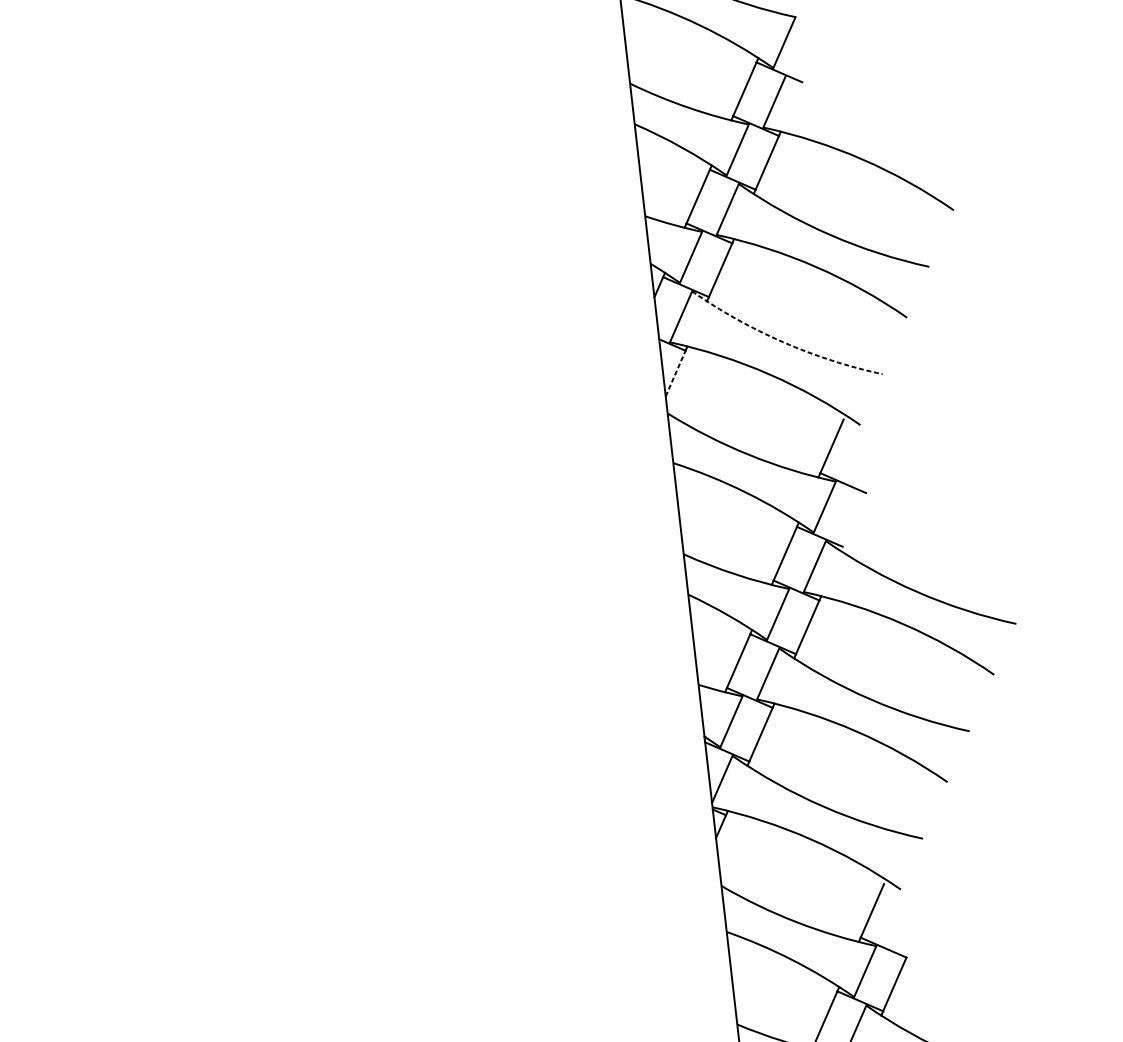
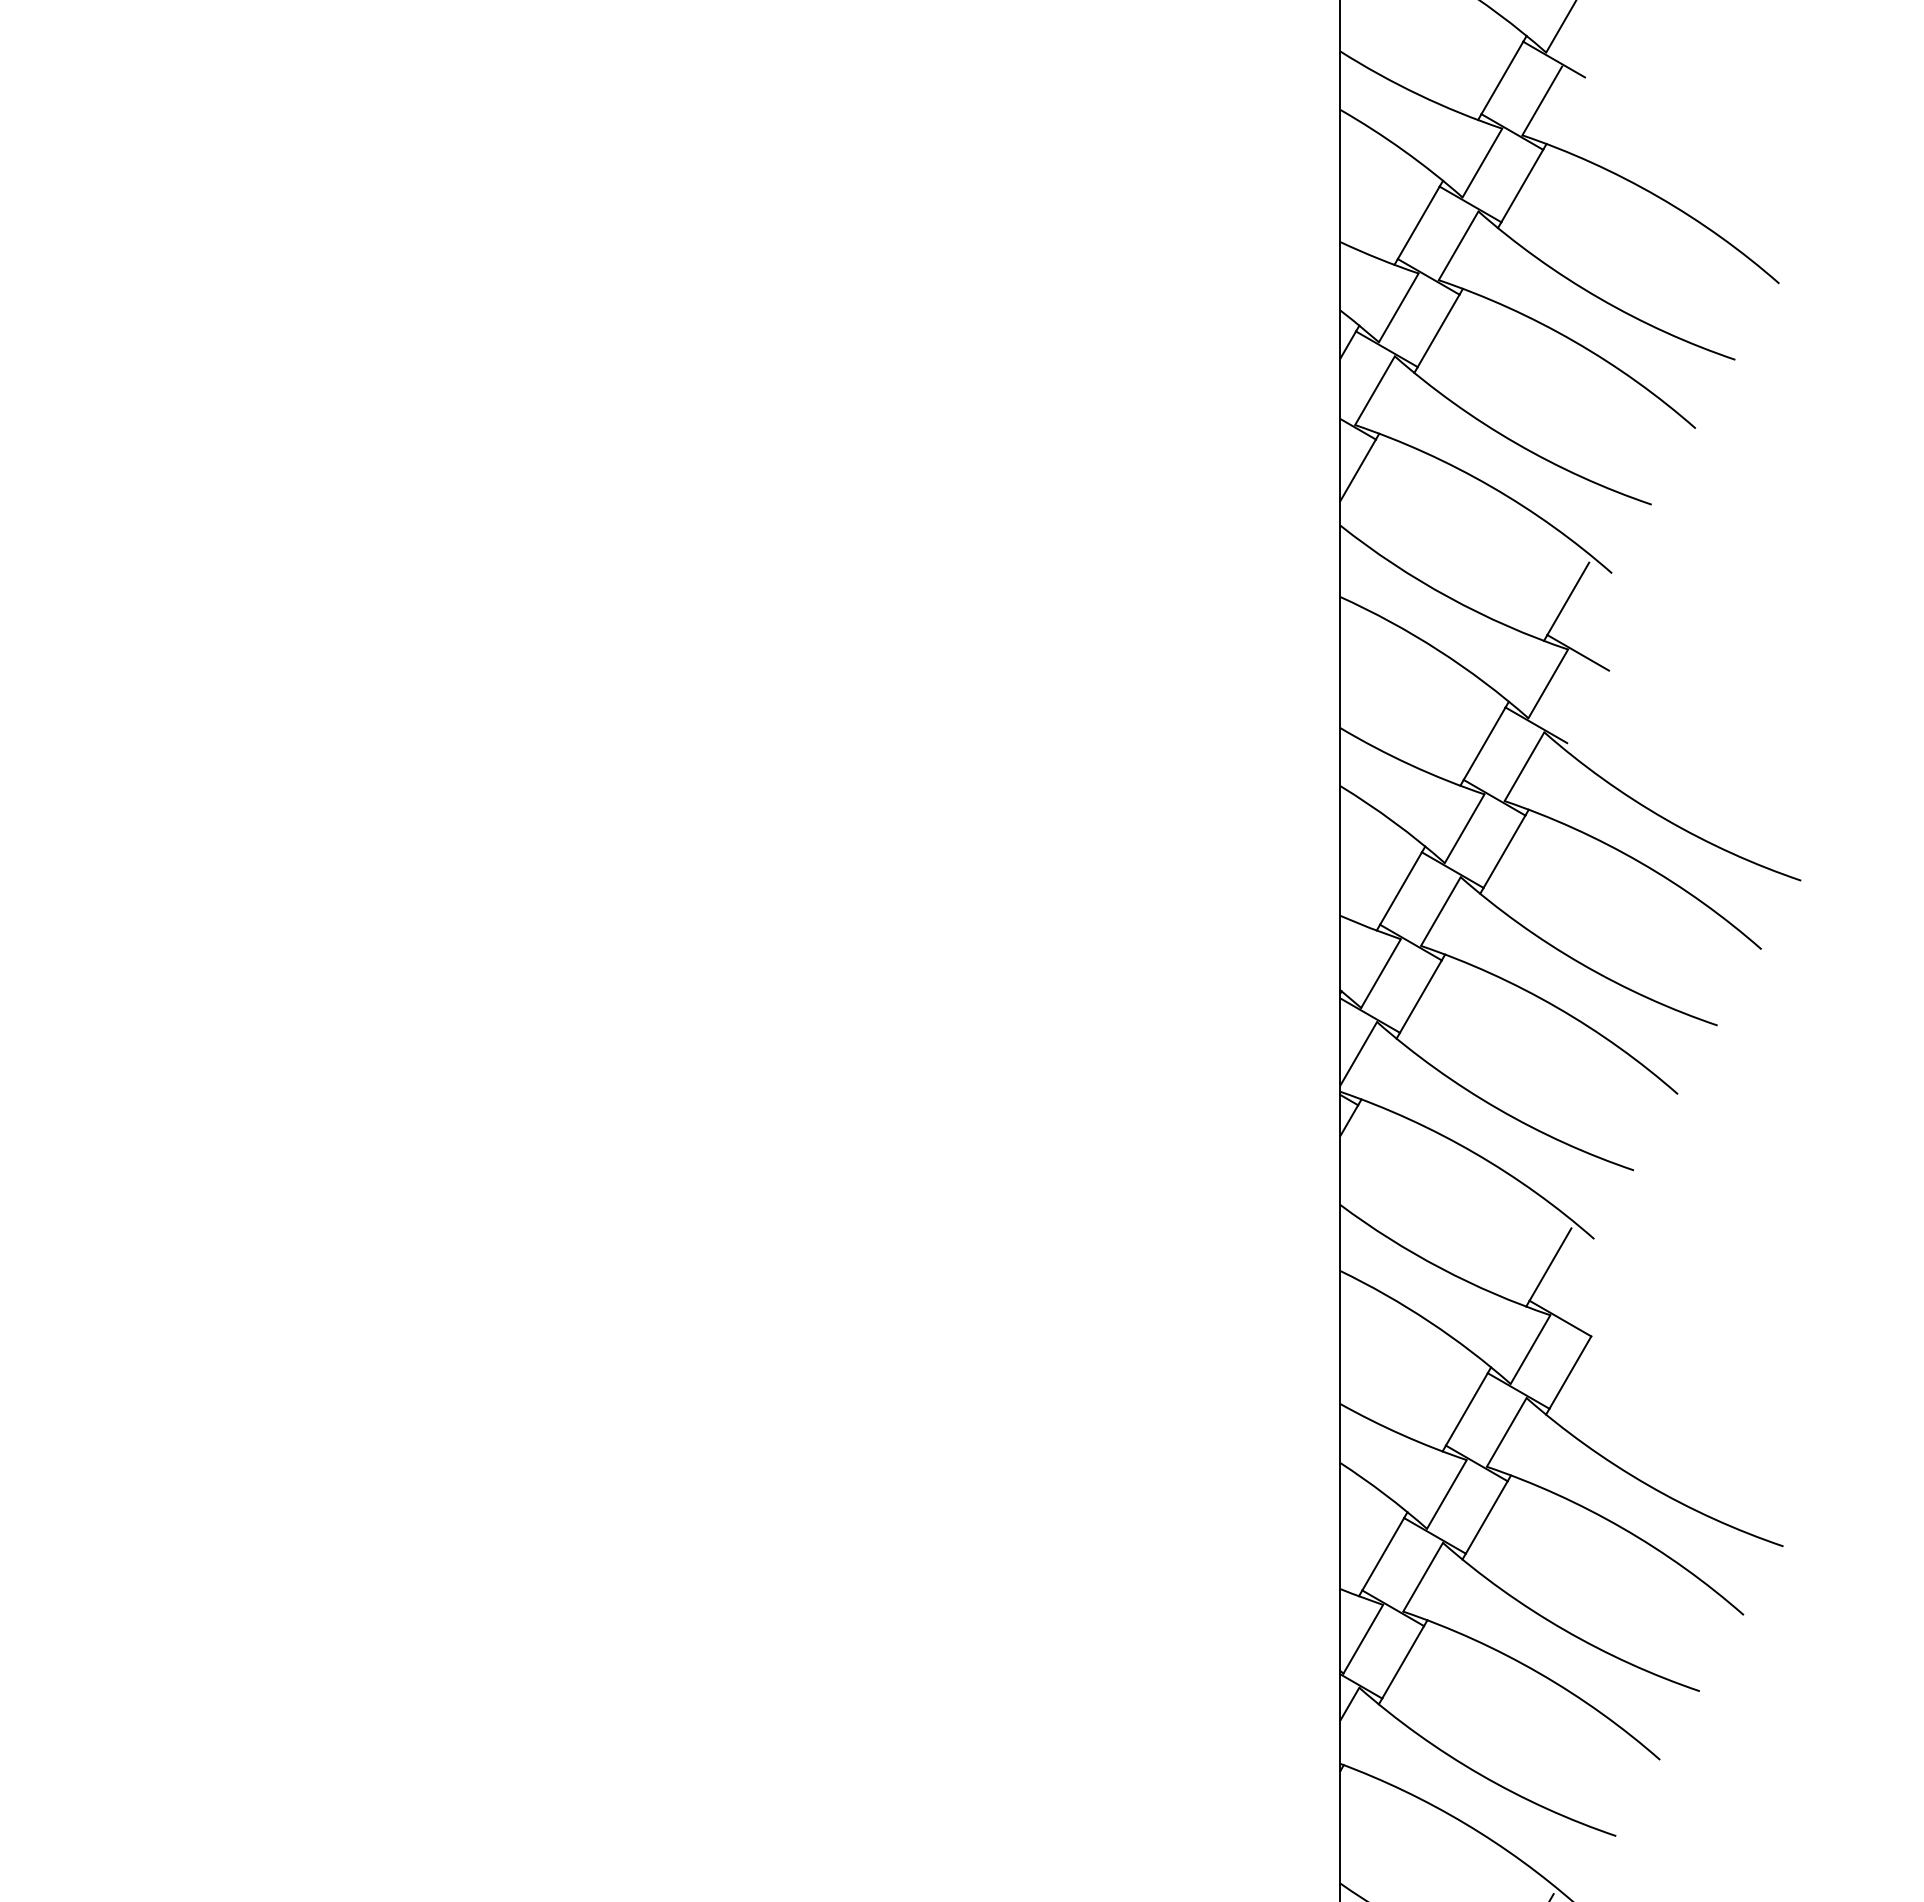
arc: (783, 342) -> (1515, 443), dashed -> solid
line: (675, 373) -> (1358, 470), dashed -> solid

